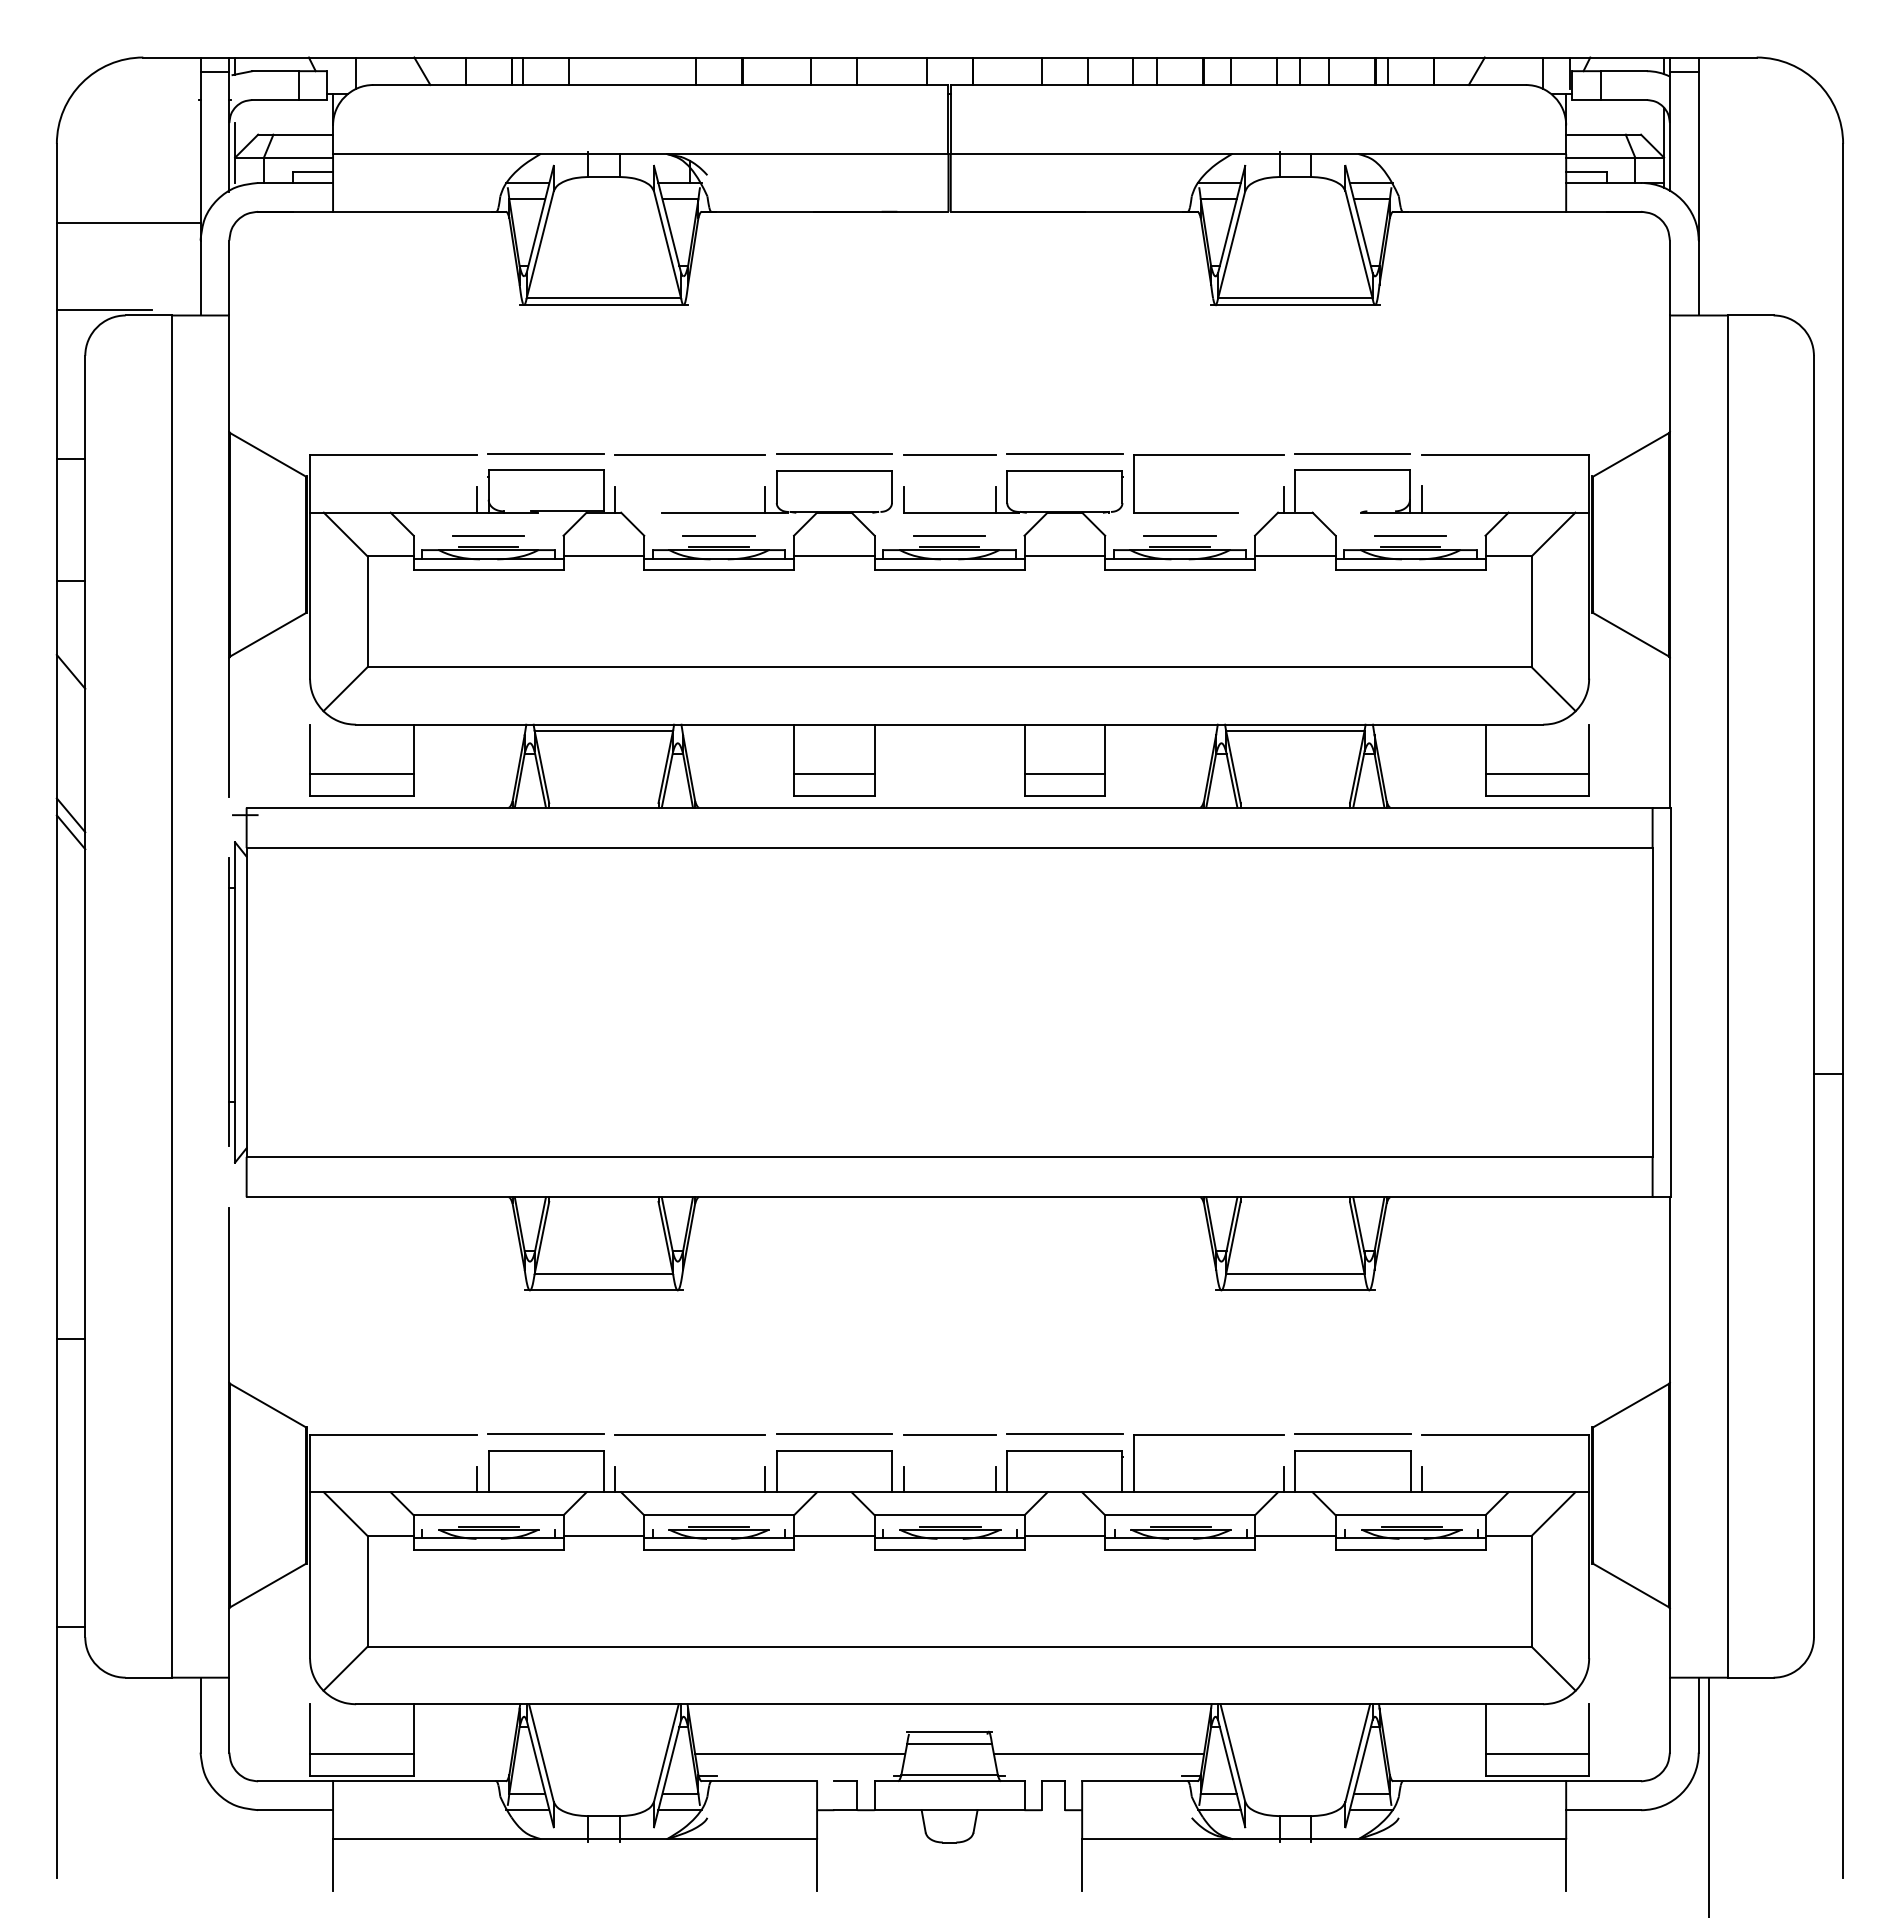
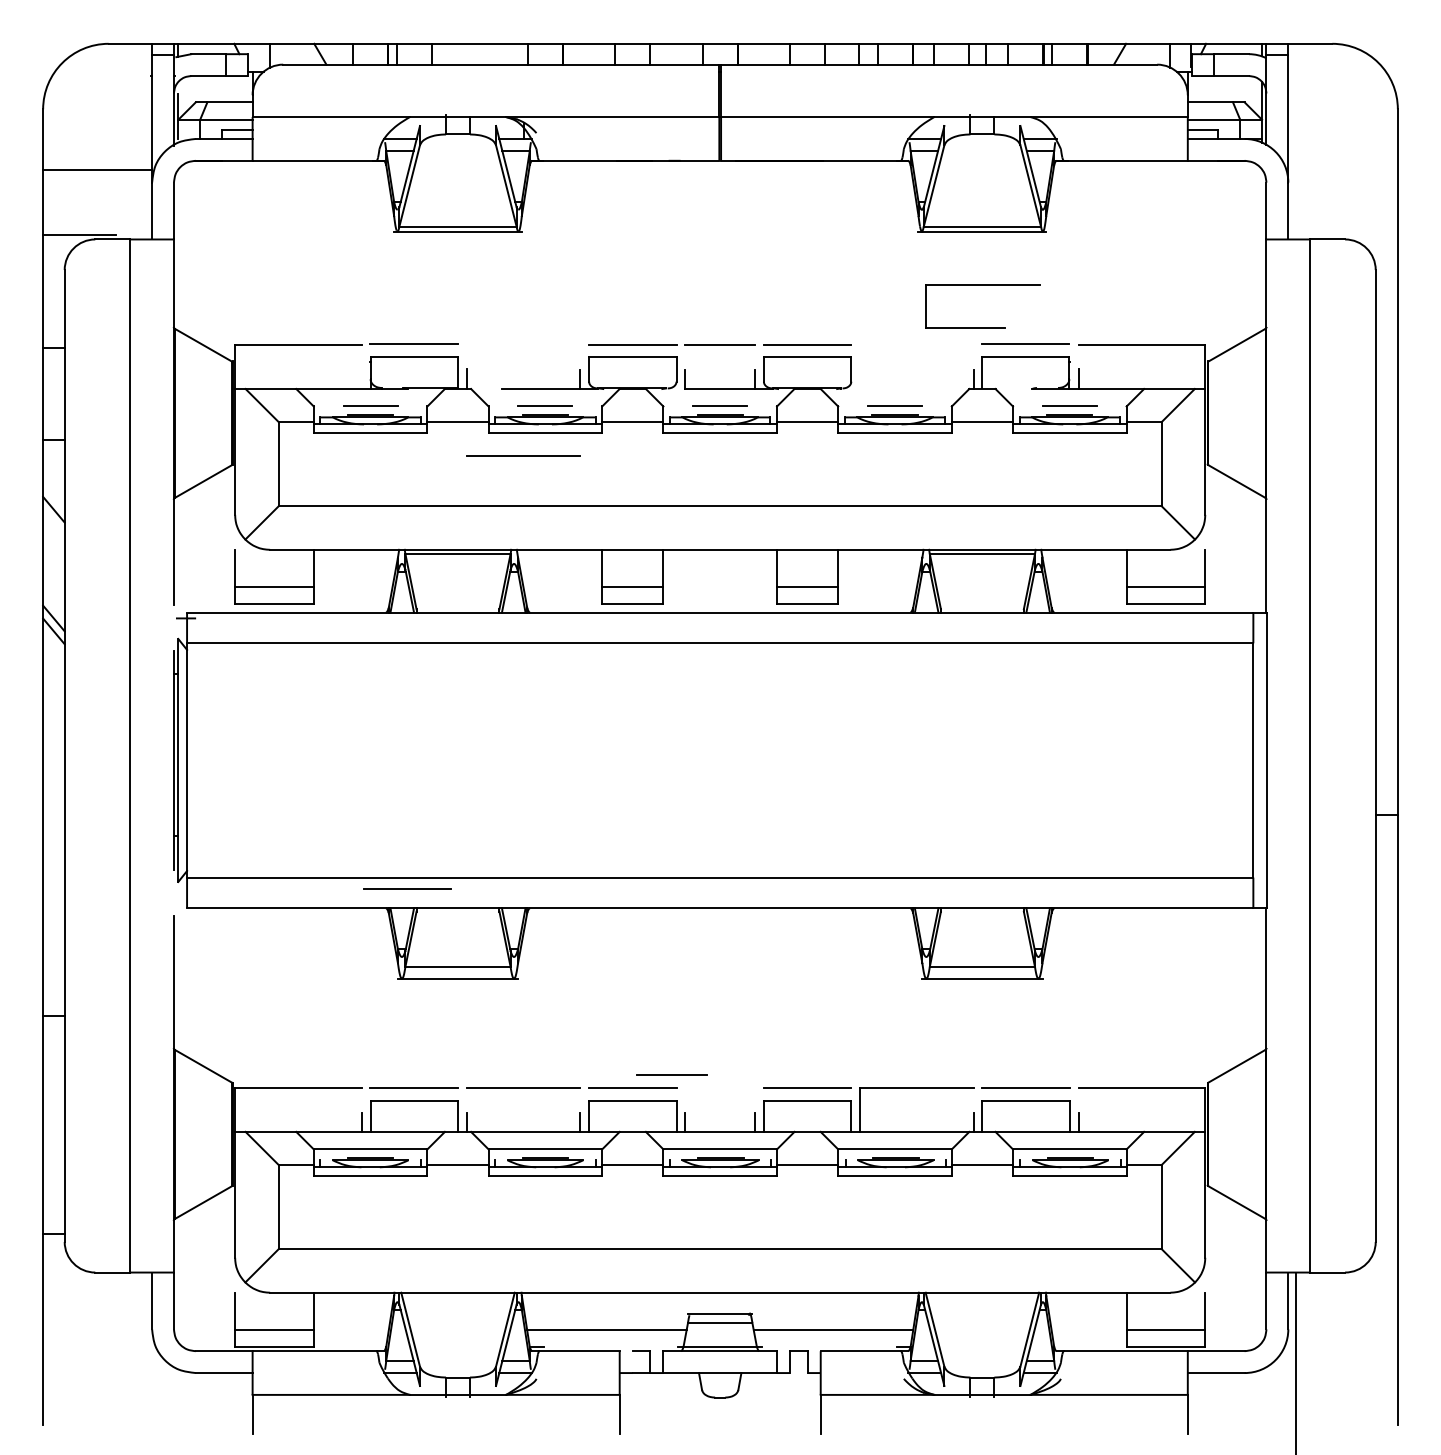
line: (689, 454) -> (522, 455), moved
part: (1208, 455) -> (982, 284), moved
line: (477, 499) -> (362, 379), removed
line: (537, 1171) -> (407, 888), added
line: (949, 1434) -> (671, 1074), moved

